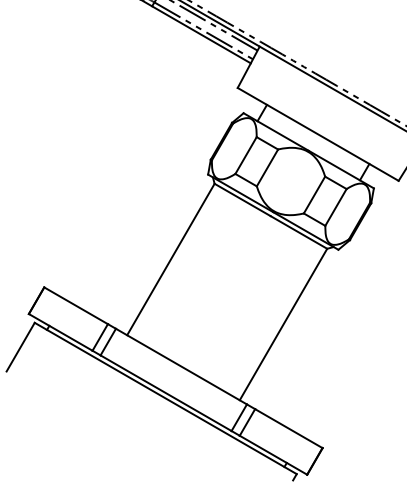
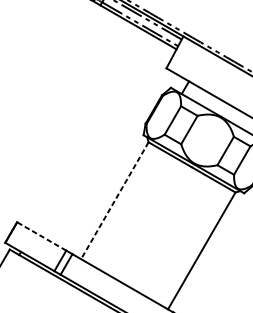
line: (170, 259) -> (114, 200), solid -> dashed
line: (76, 305) -> (42, 236), solid -> dashed

